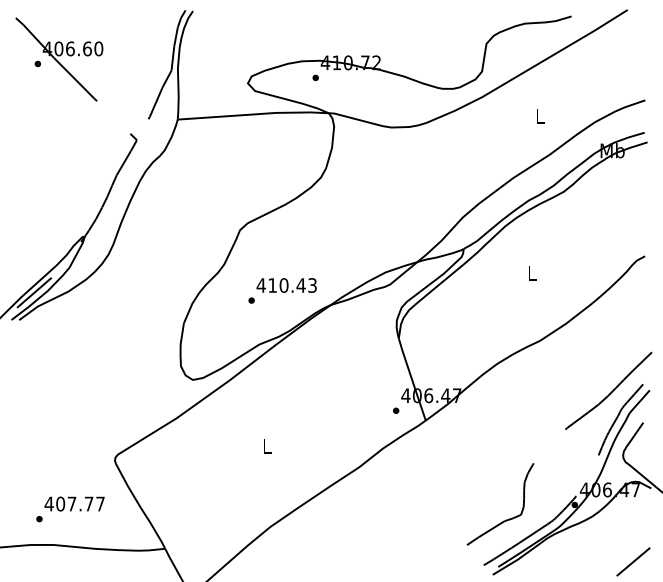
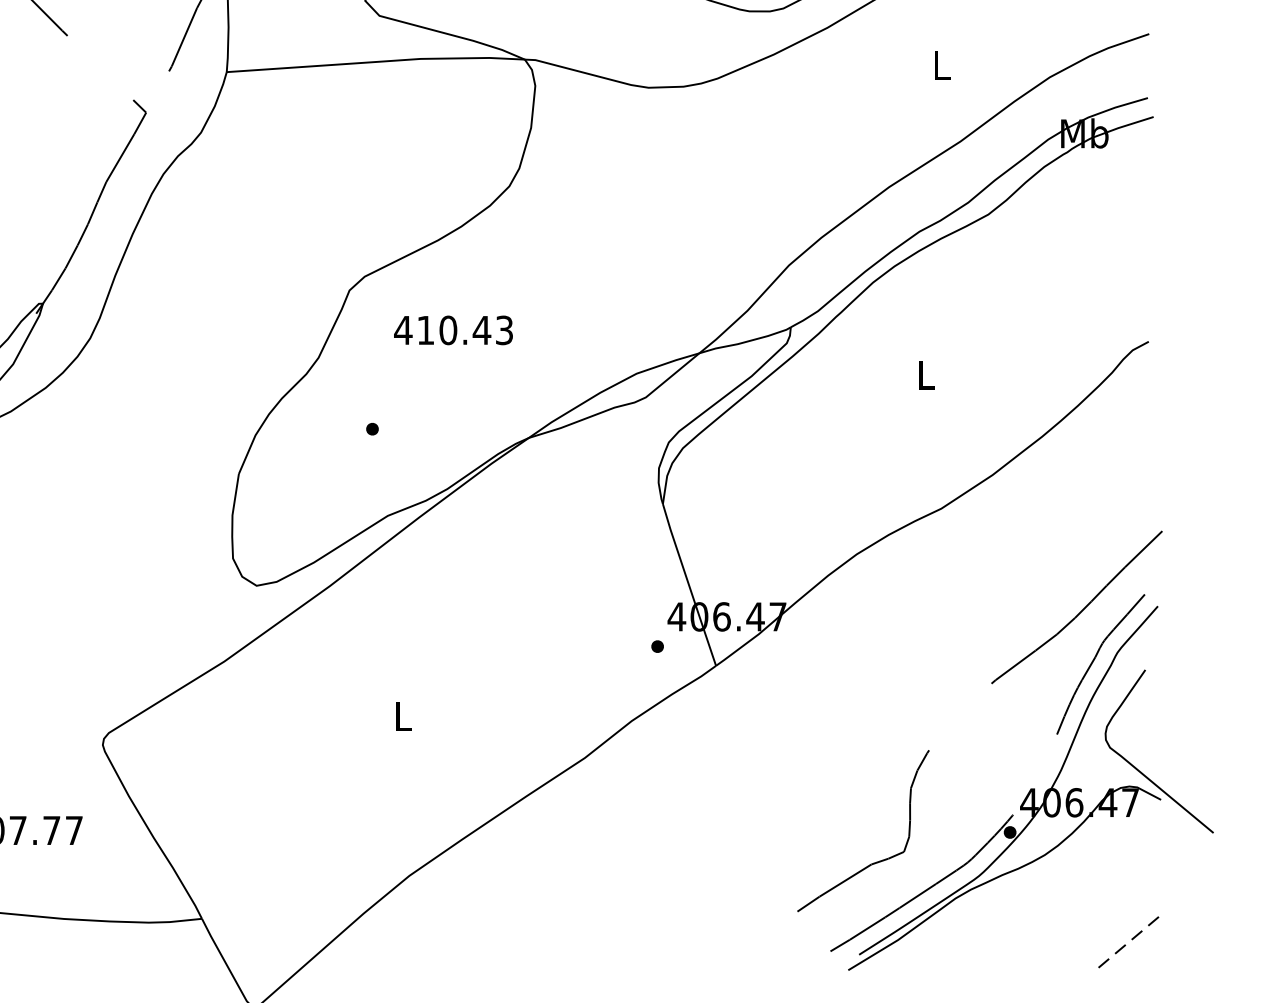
text: (286, 285) -> (453, 330), moved
line: (633, 561) -> (1125, 943), solid -> dashed

